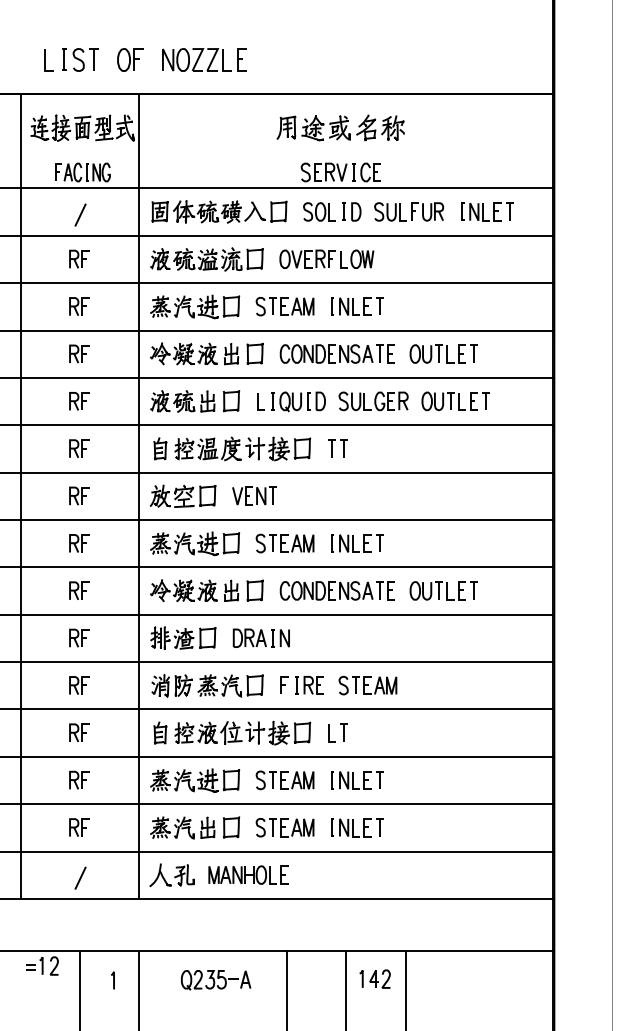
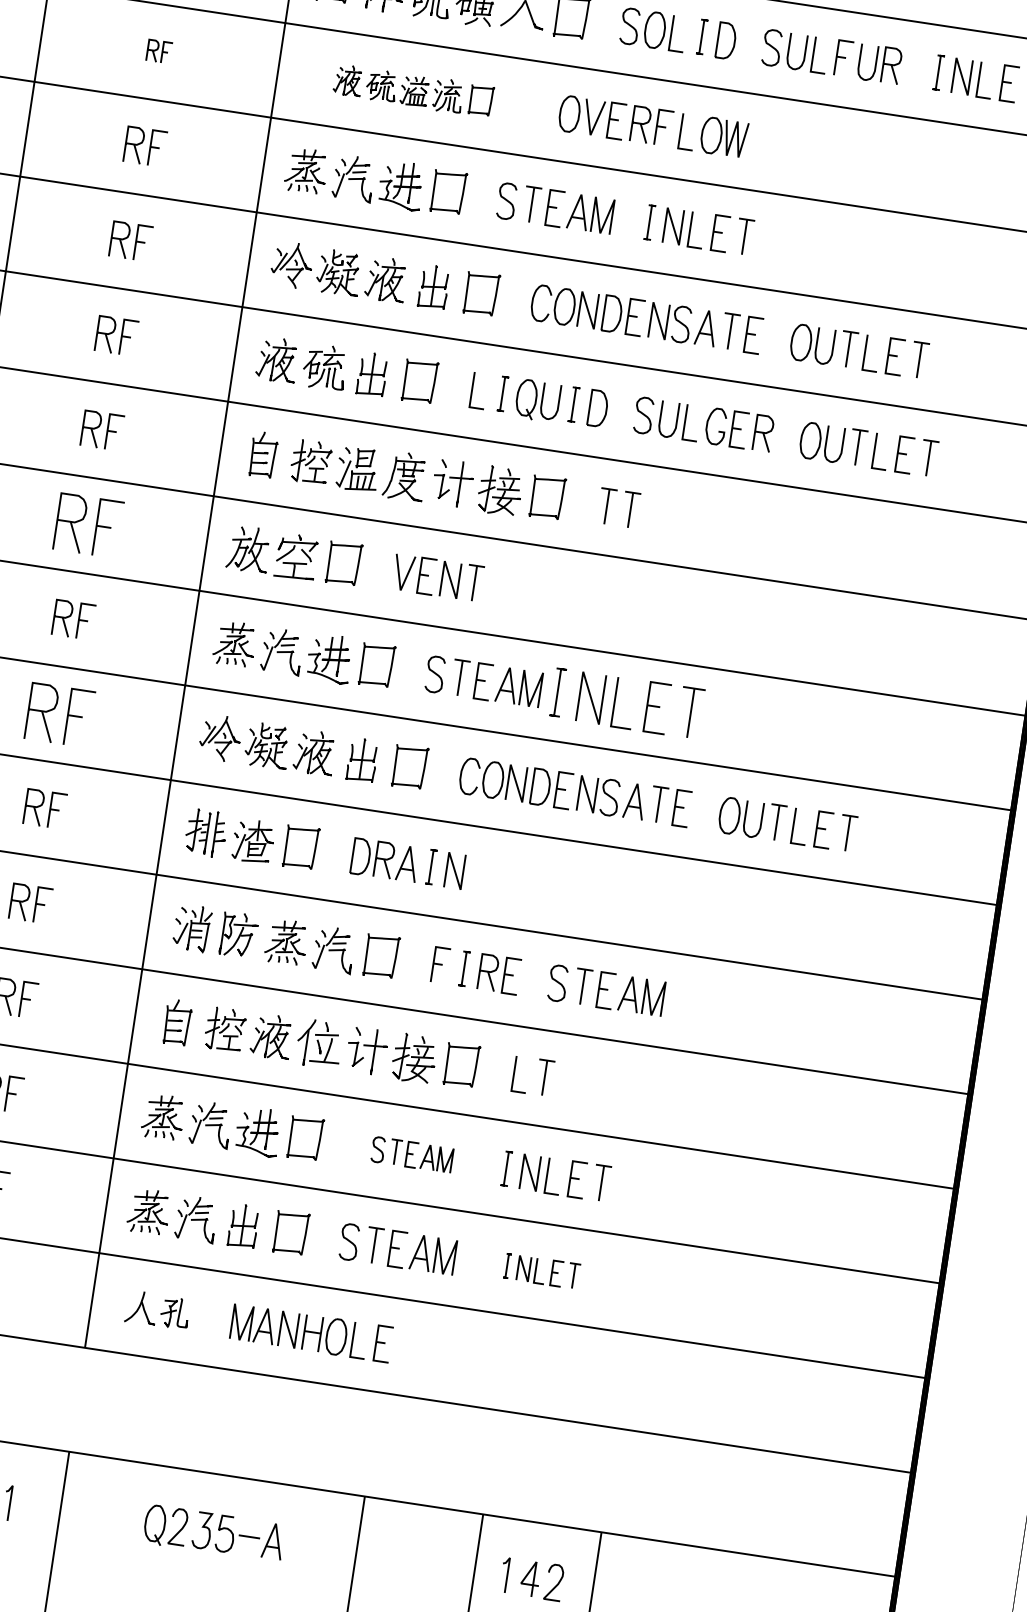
part: (79, 258) -> (159, 50), size x0.6
part: (206, 259) -> (412, 90), size x0.7
part: (79, 495) -> (87, 523), size x1.6
part: (357, 543) -> (628, 703), size x1.4
part: (79, 590) -> (59, 713), size x1.6
part: (284, 780) -> (411, 1154), size x0.7
part: (357, 827) -> (542, 1270), size x0.7
part: (171, 875) -> (156, 1310), size x0.7

